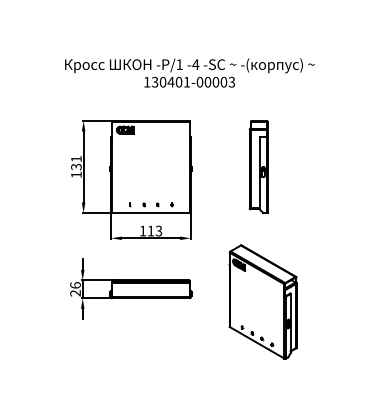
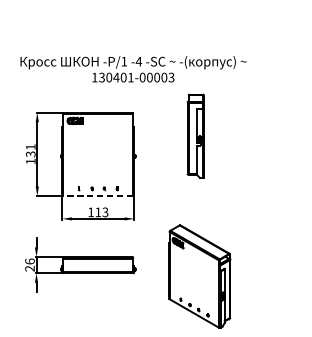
part: (258, 167) -> (195, 136), moved
line: (151, 213) -> (98, 196), solid -> dashed

